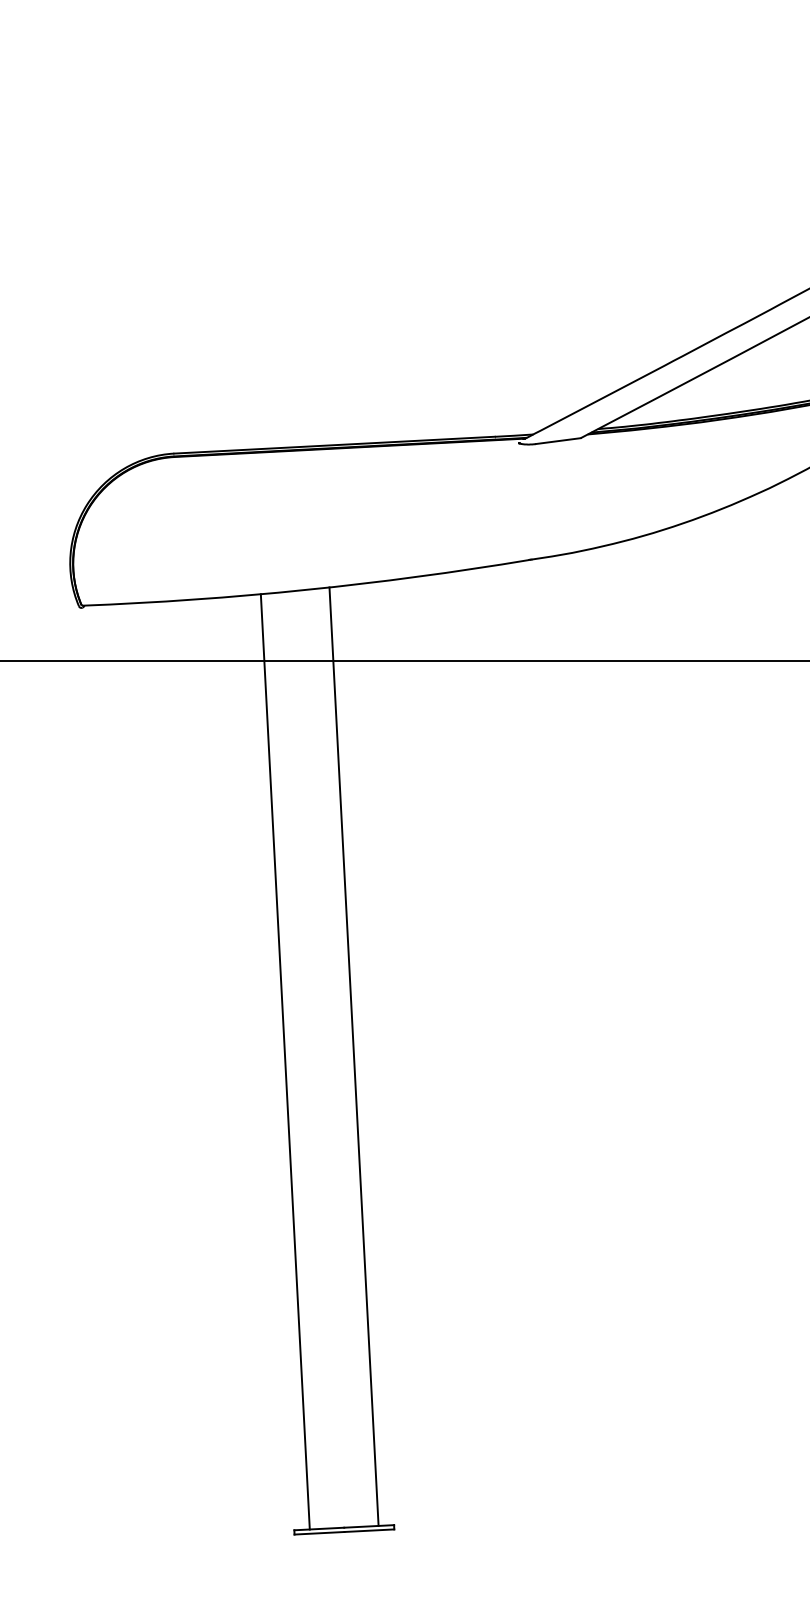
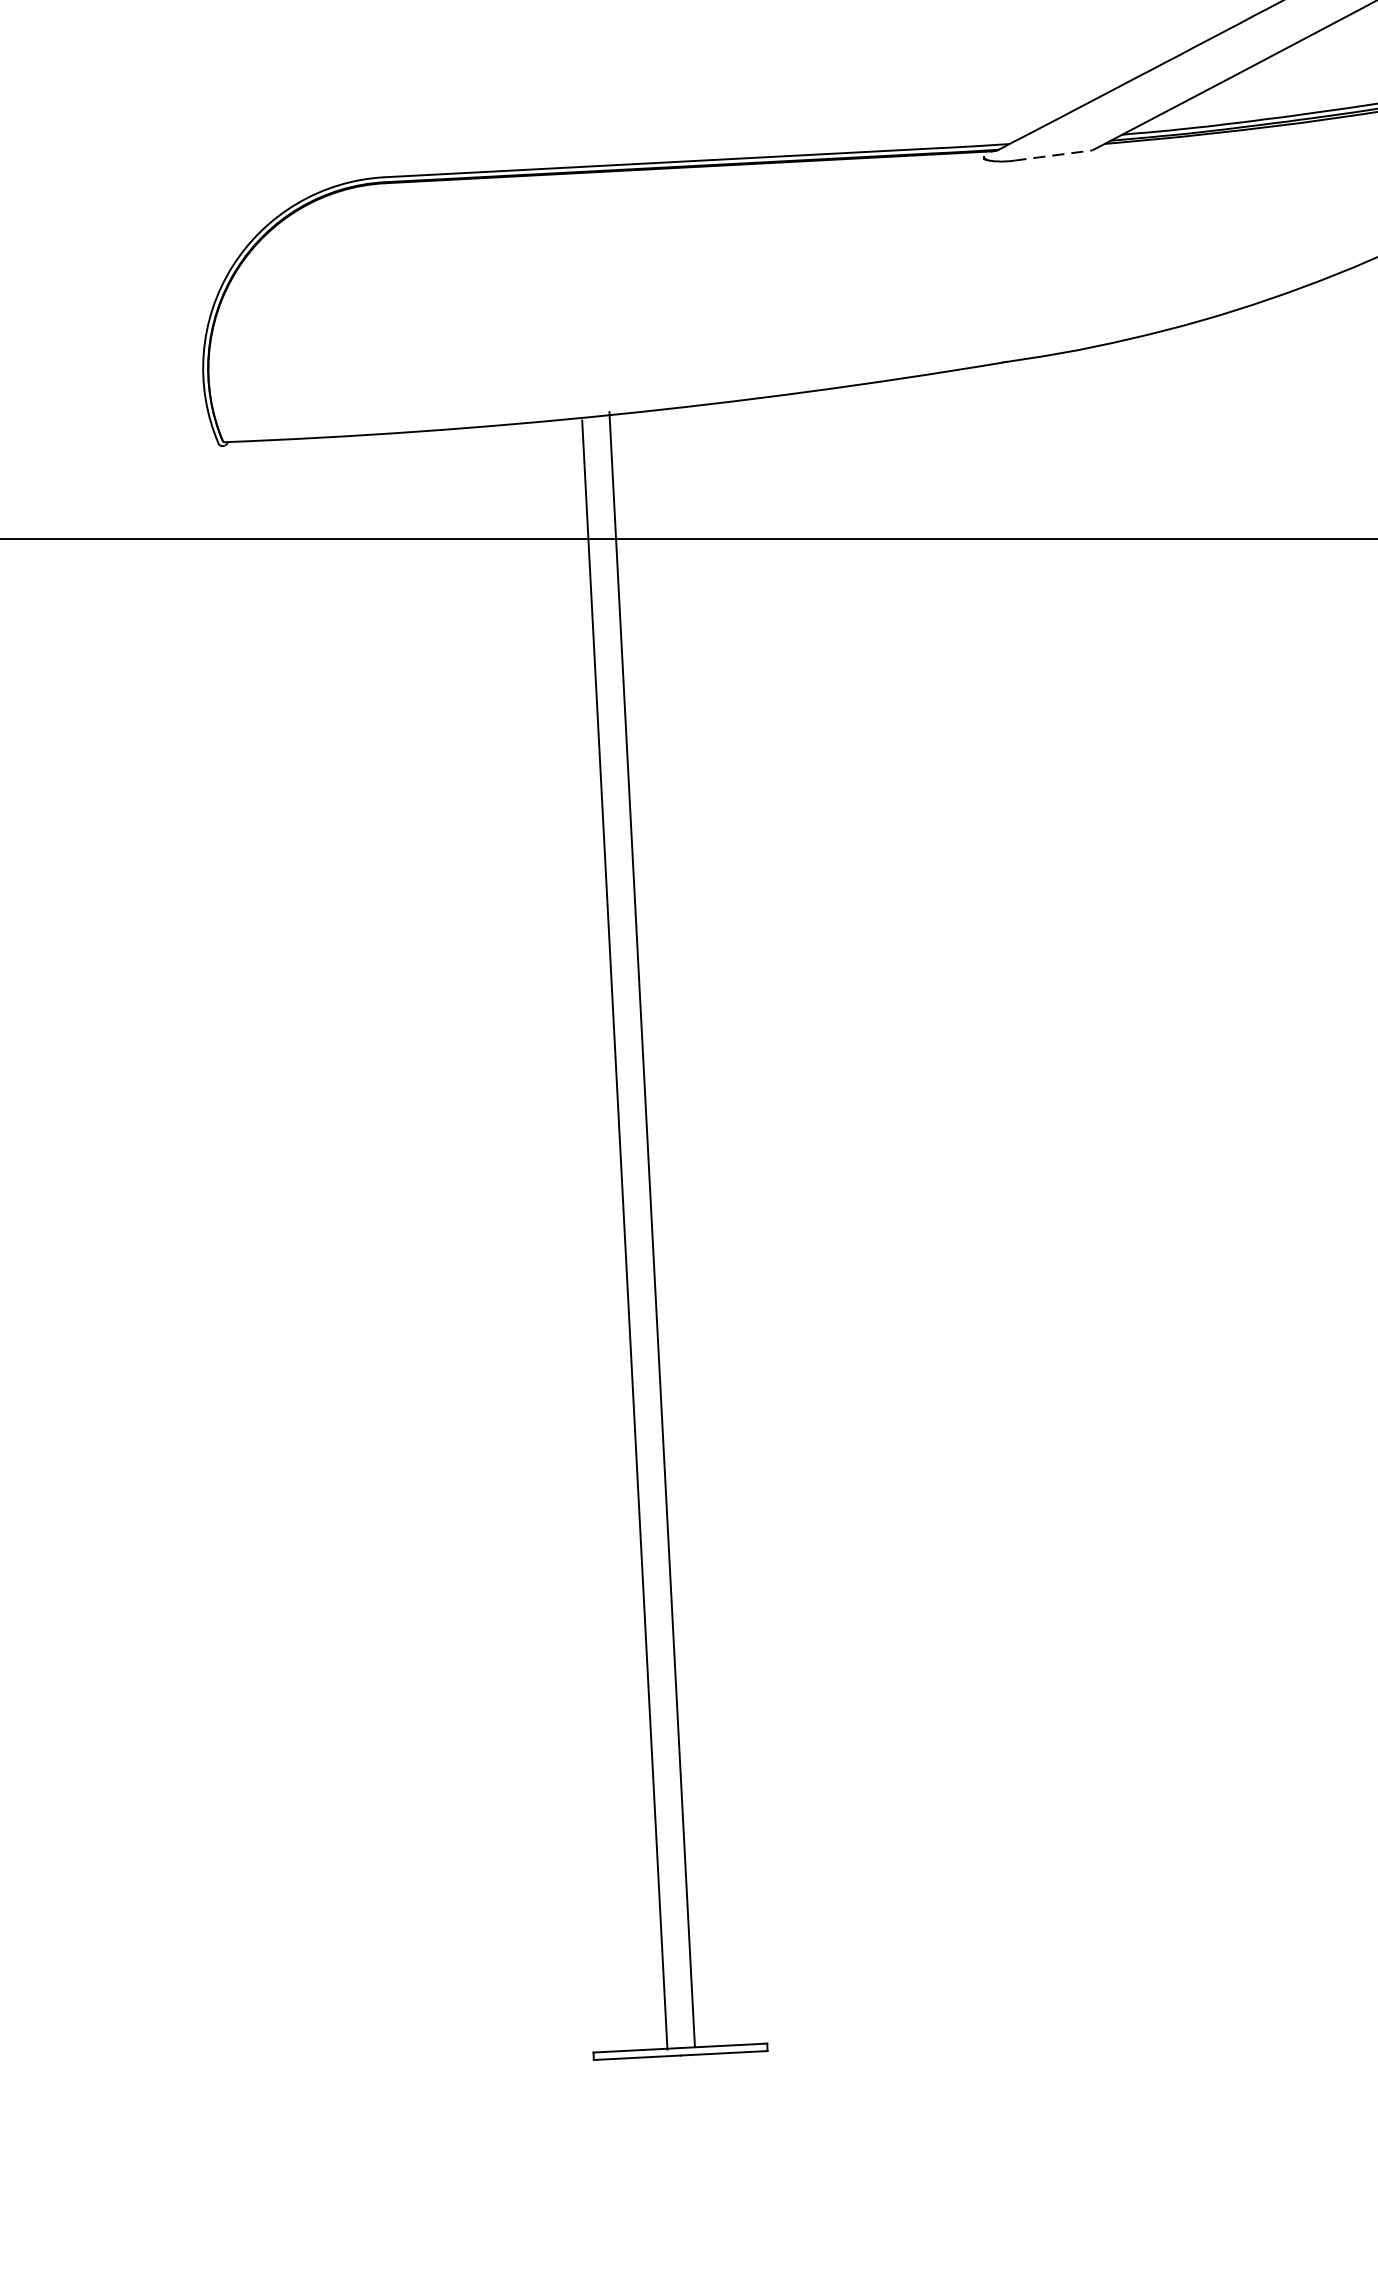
line: (558, 441) -> (1053, 156), solid -> dashed
line: (353, 1056) -> (651, 1229), moved
line: (284, 1061) -> (623, 1234), moved

